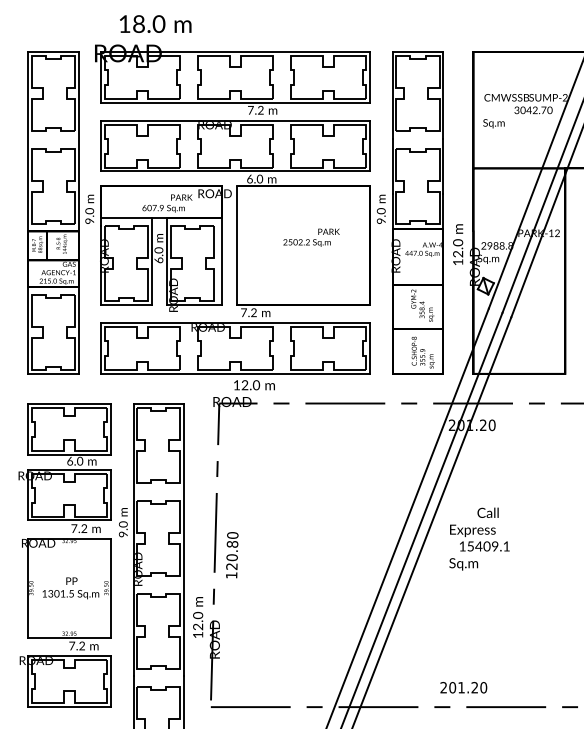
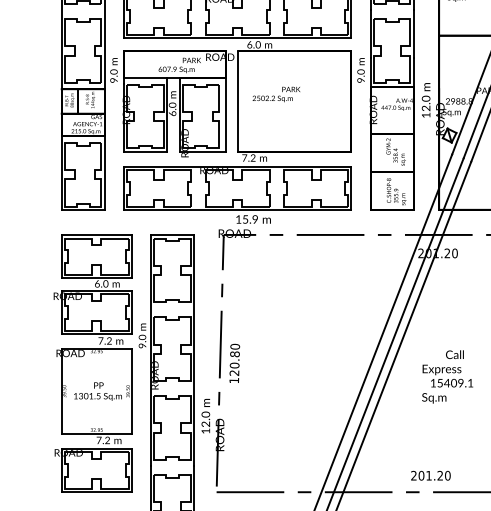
text: (311, 237) -> (276, 94), moved
text: (250, 385) -> (250, 219), 12.0 -> 15.9
text: (479, 538) -> (447, 376), moved

